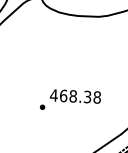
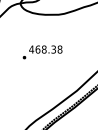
text: (70, 100) -> (42, 52), moved

